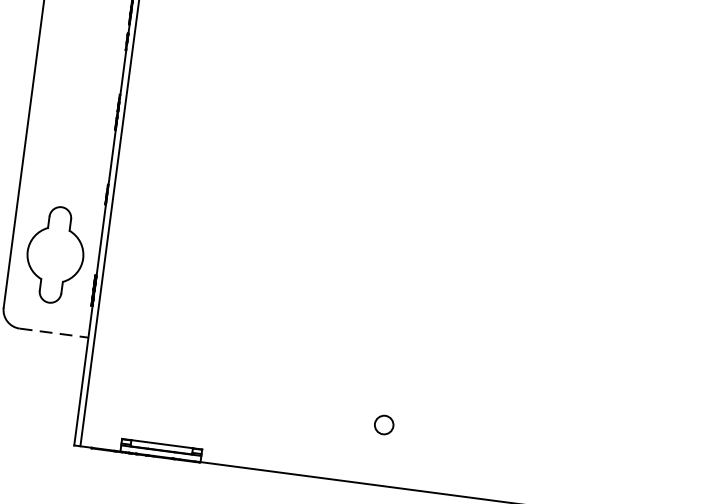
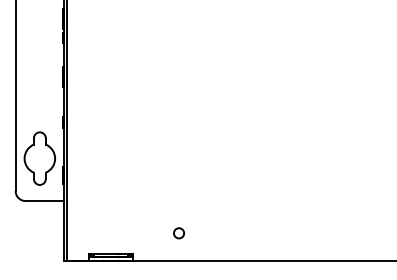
line: (53, 333) -> (44, 201), dashed -> solid
circle: (383, 425) -> (178, 233), moved

